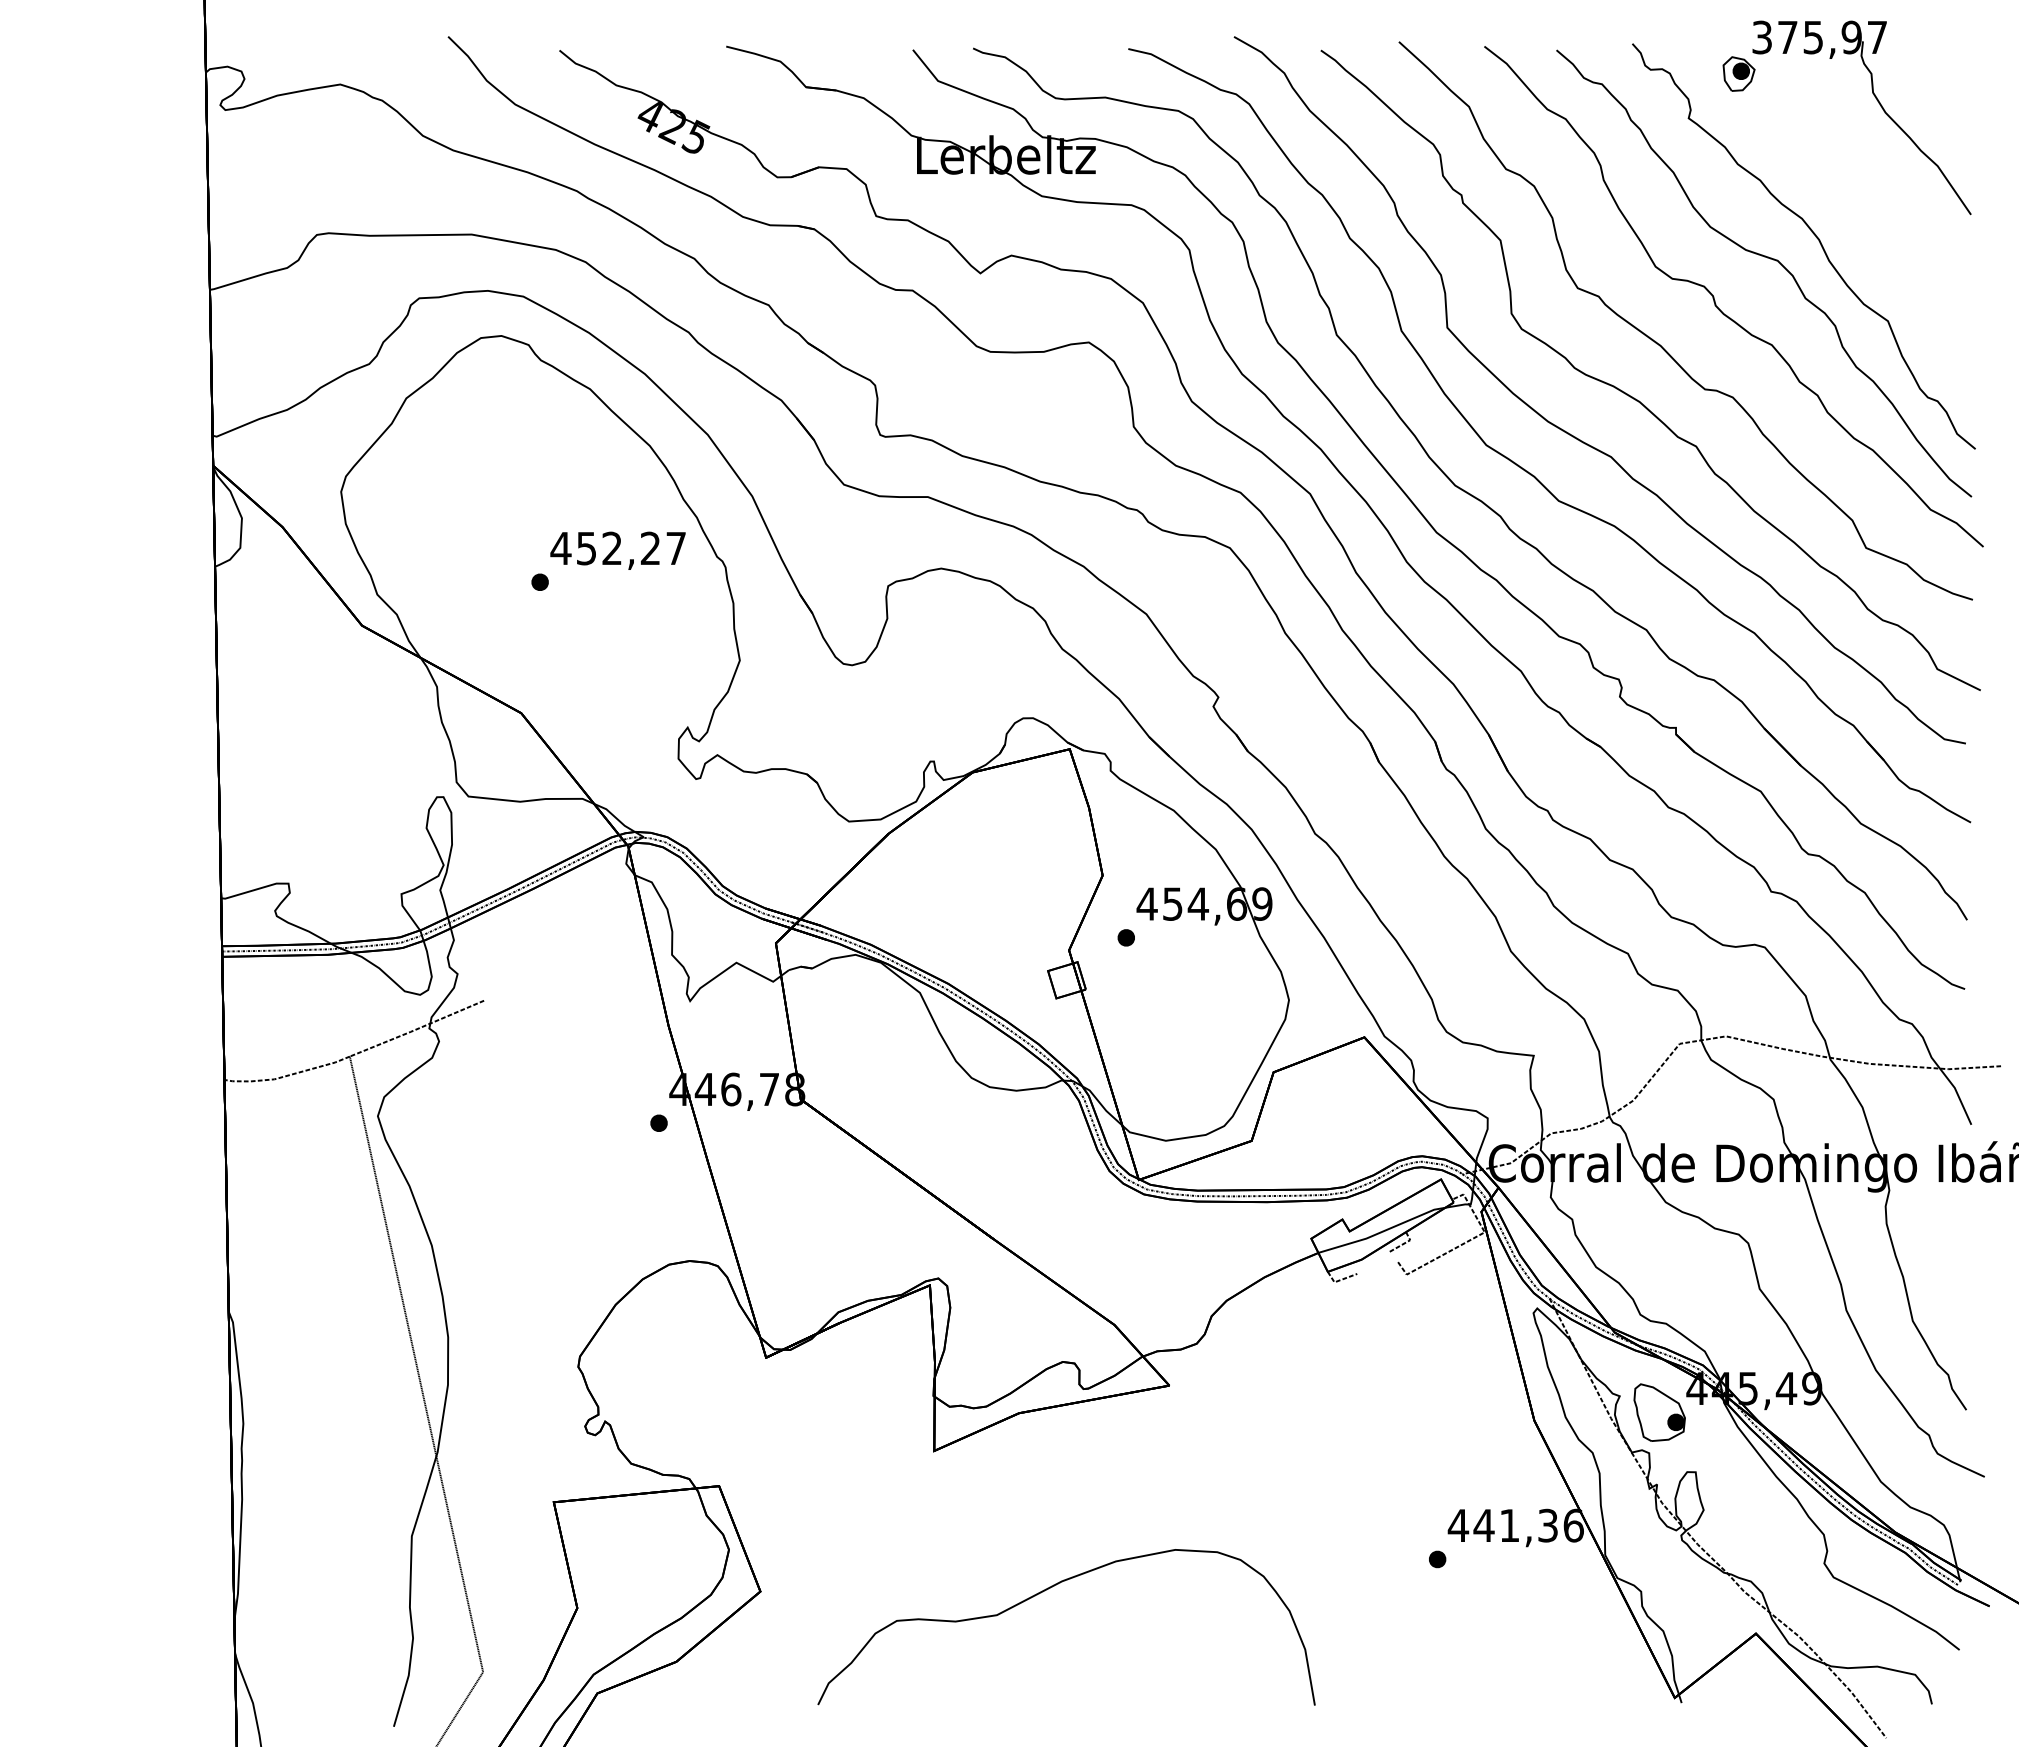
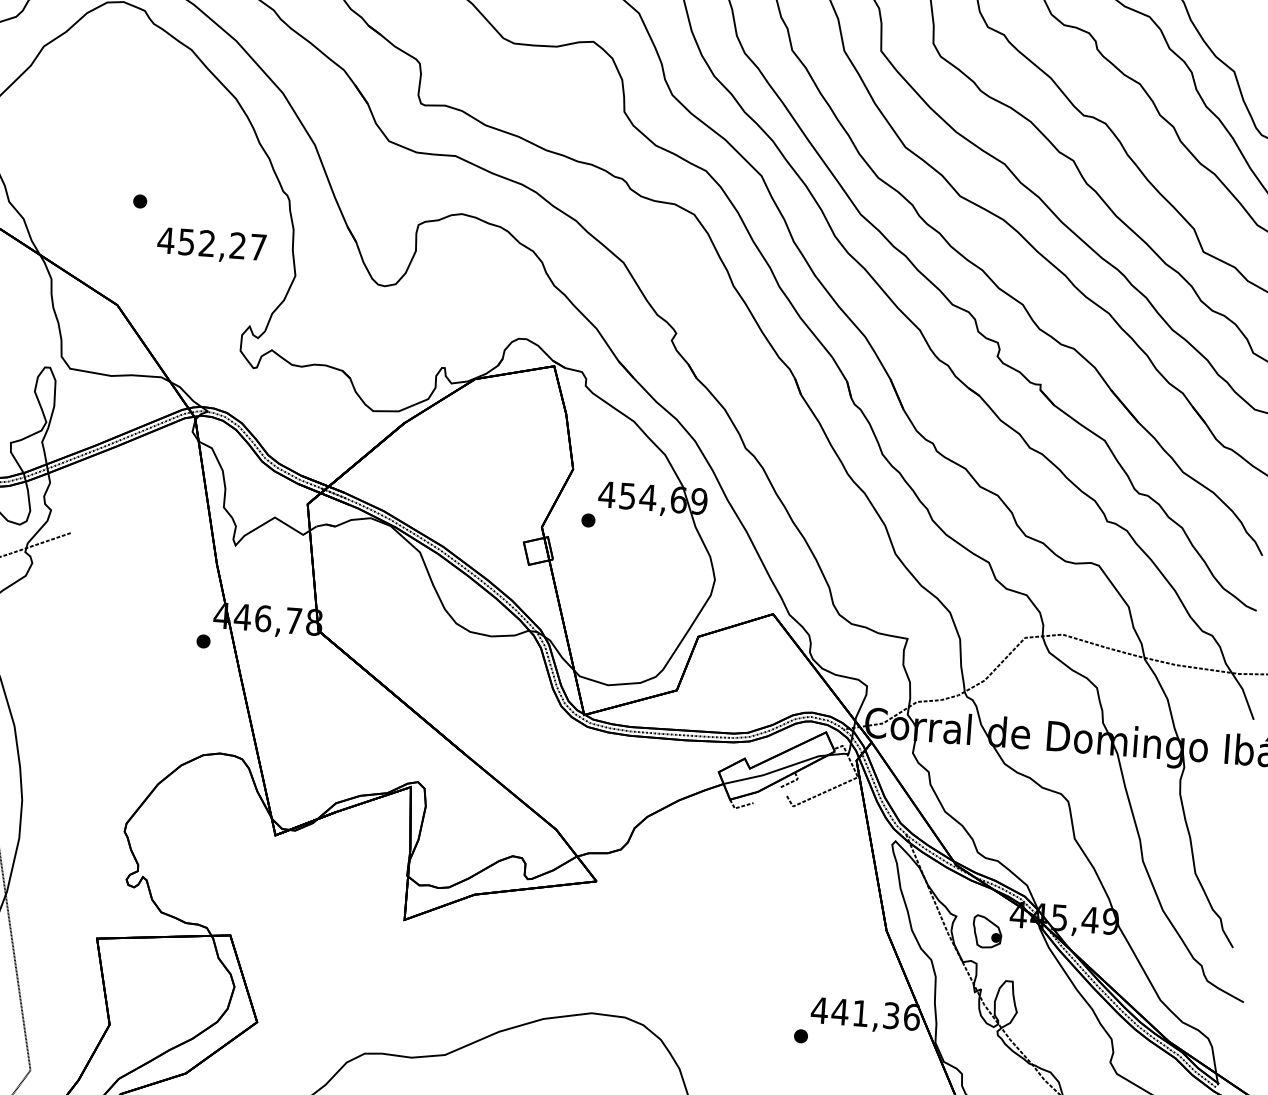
text: (617, 550) -> (211, 245), moved
part: (1659, 1412) -> (987, 931), size x0.7

